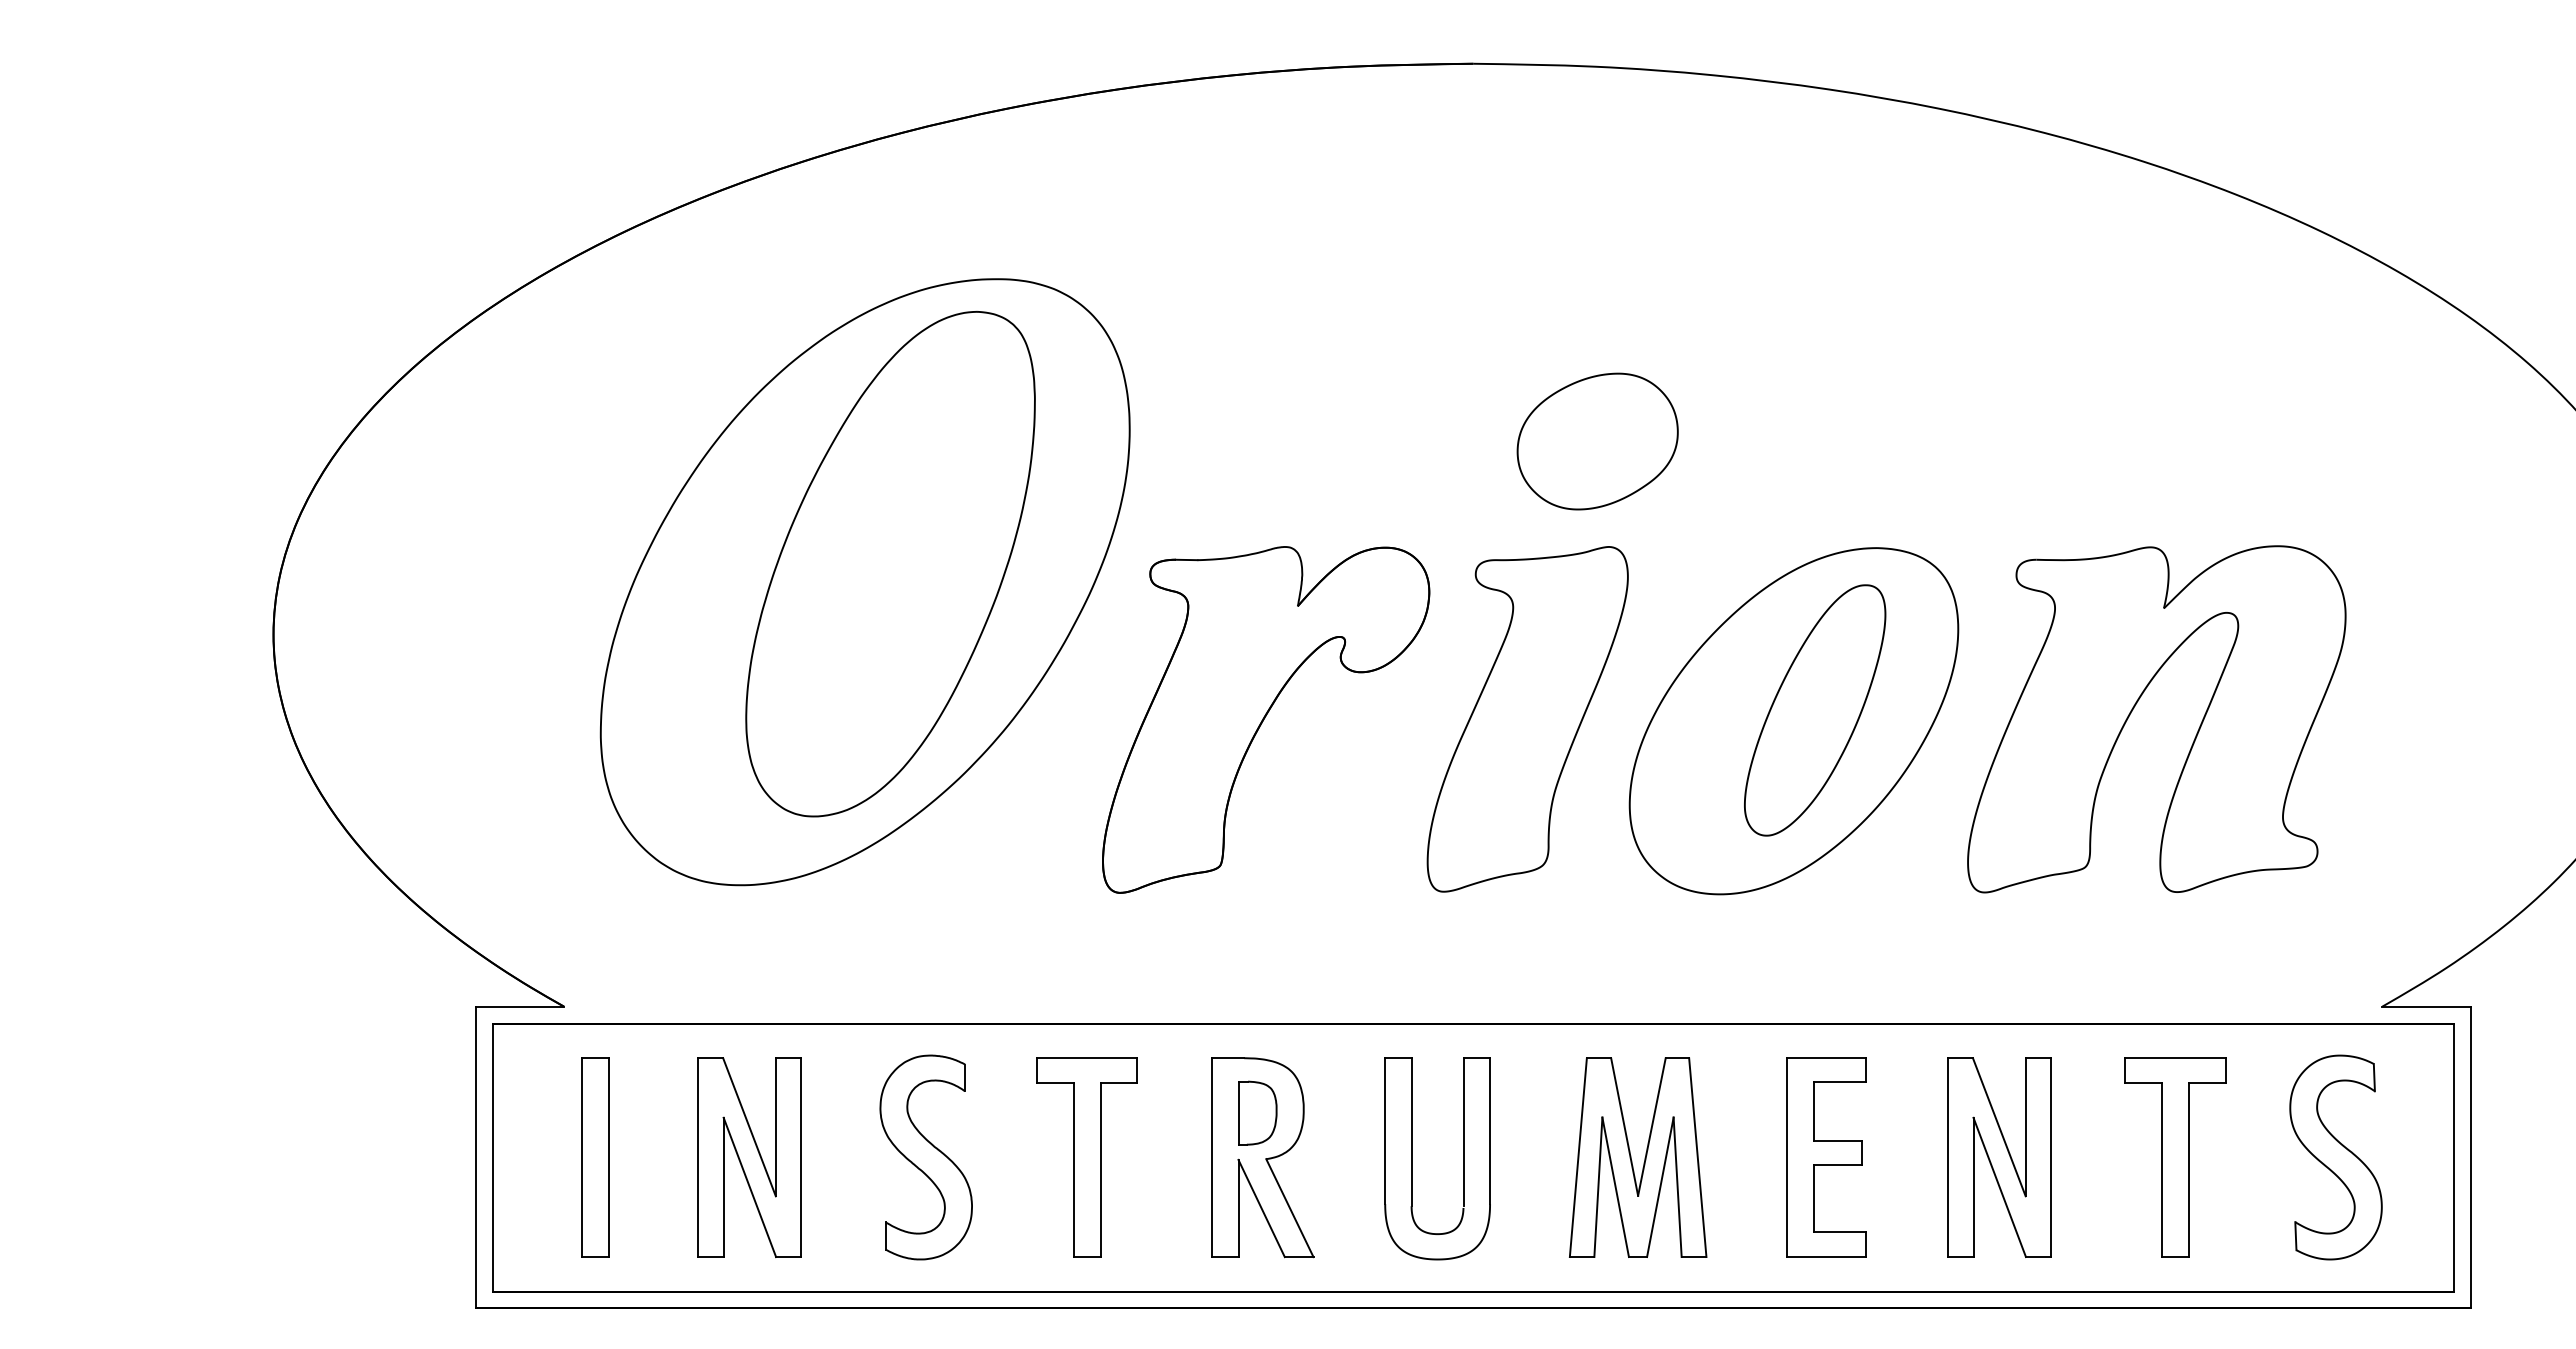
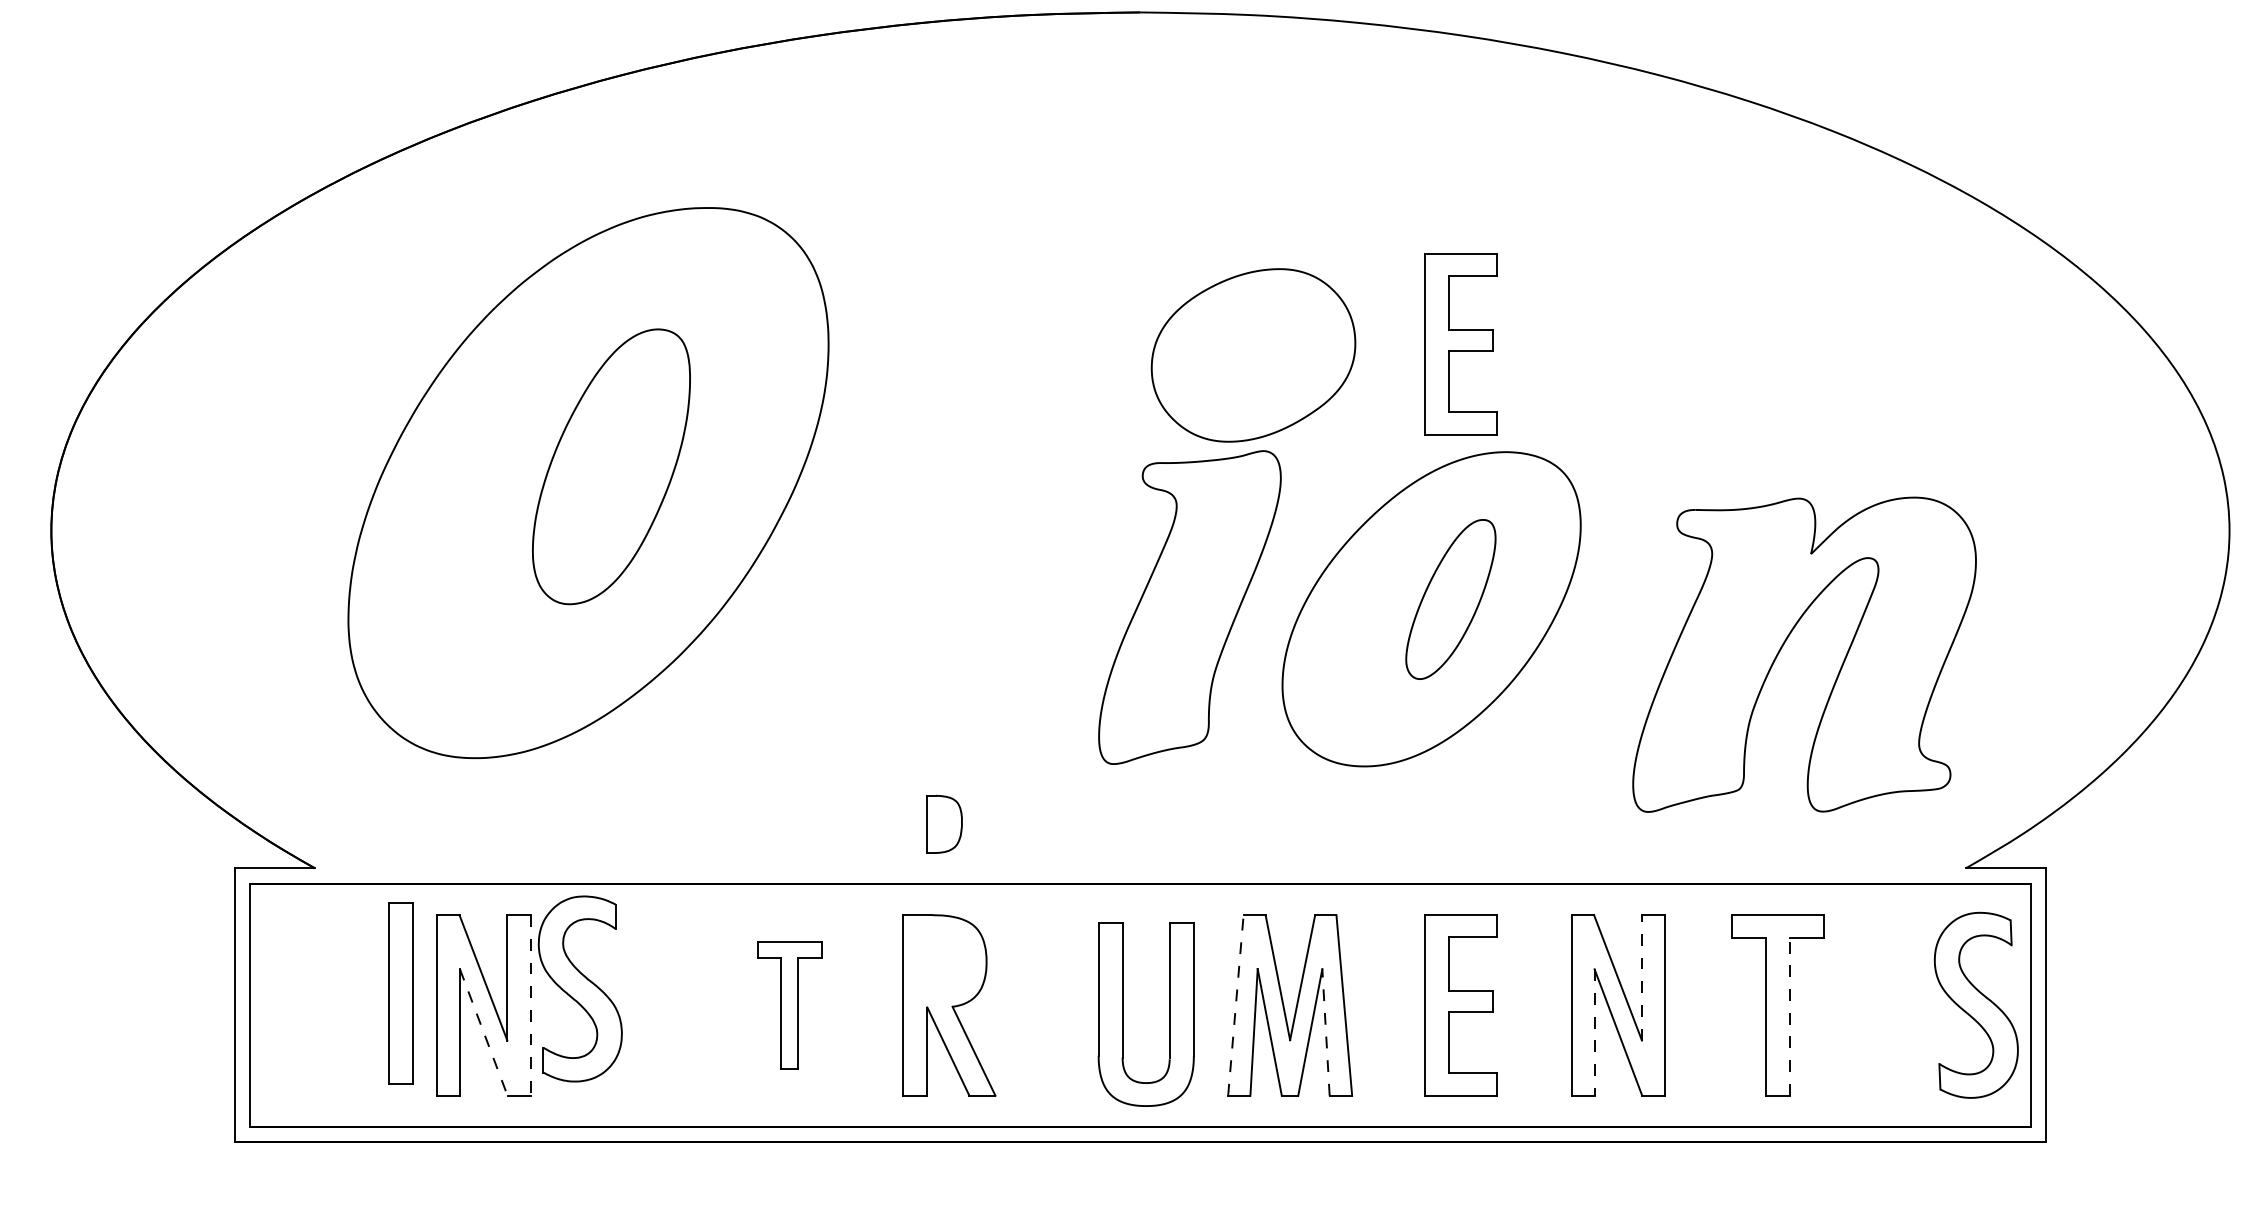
part: (1826, 429) -> (1461, 344), added
part: (1597, 441) -> (1253, 355), size x1.4
part: (890, 564) -> (611, 467), size x0.6
part: (2134, 708) -> (1784, 644), moved
part: (1815, 710) -> (1451, 599), size x0.7
part: (1266, 719) -> (952, 607), removed
part: (1257, 1112) -> (944, 823), moved
line: (2025, 1126) -> (1641, 977), solid -> dashed
part: (595, 1157) -> (400, 993), moved
part: (925, 1157) -> (579, 988), moved
part: (1086, 1157) -> (789, 1005), size x0.7
line: (1578, 1157) -> (1236, 1005), solid -> dashed
part: (2335, 1157) -> (1975, 1005), moved
line: (801, 1158) -> (530, 1006), solid -> dashed
part: (1412, 1158) -> (1123, 1014), moved
line: (2189, 1169) -> (1790, 1016), solid -> dashed
line: (750, 1187) -> (484, 1032), solid -> dashed
line: (1677, 1187) -> (1325, 1032), solid -> dashed
line: (1973, 1187) -> (1594, 1032), solid -> dashed

